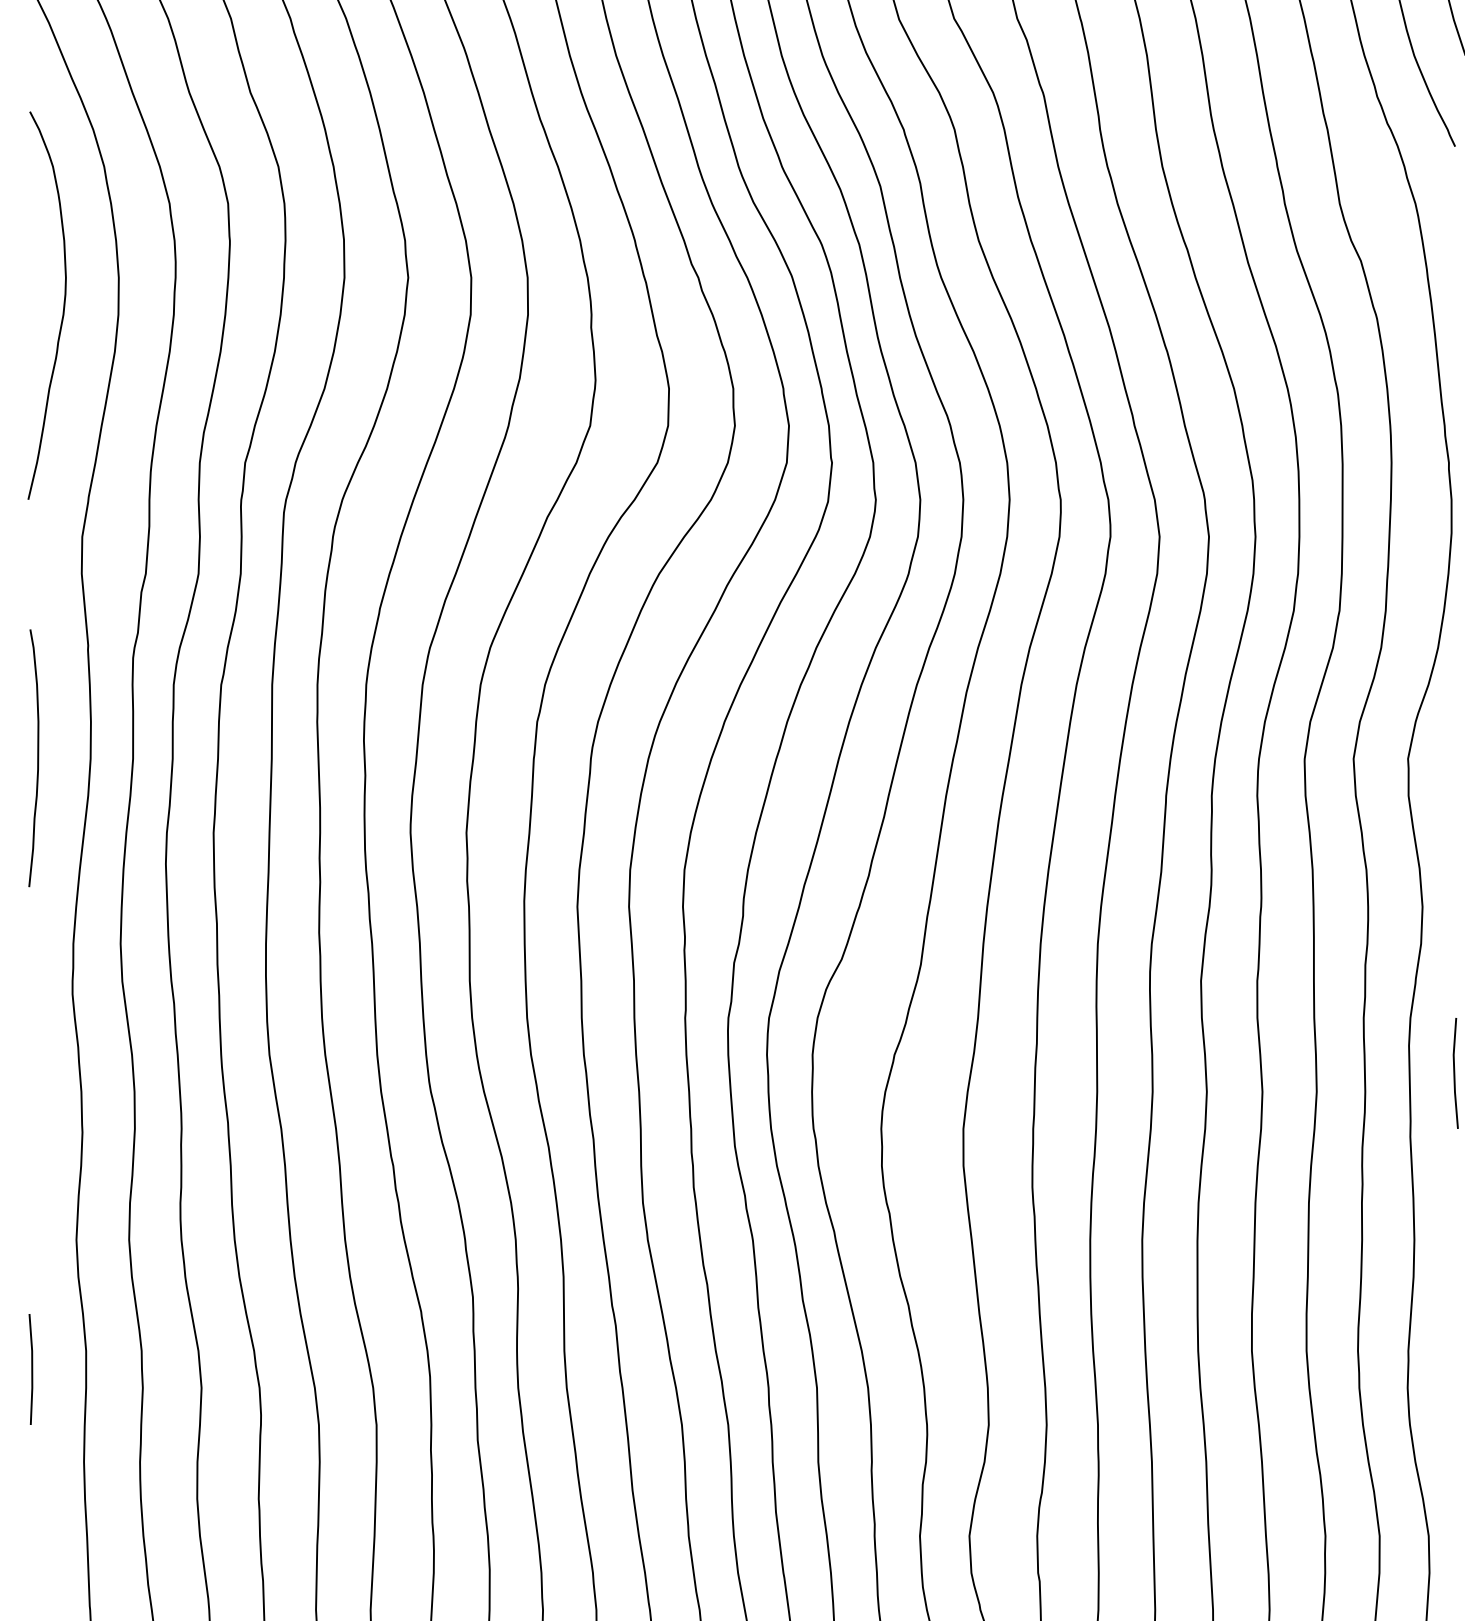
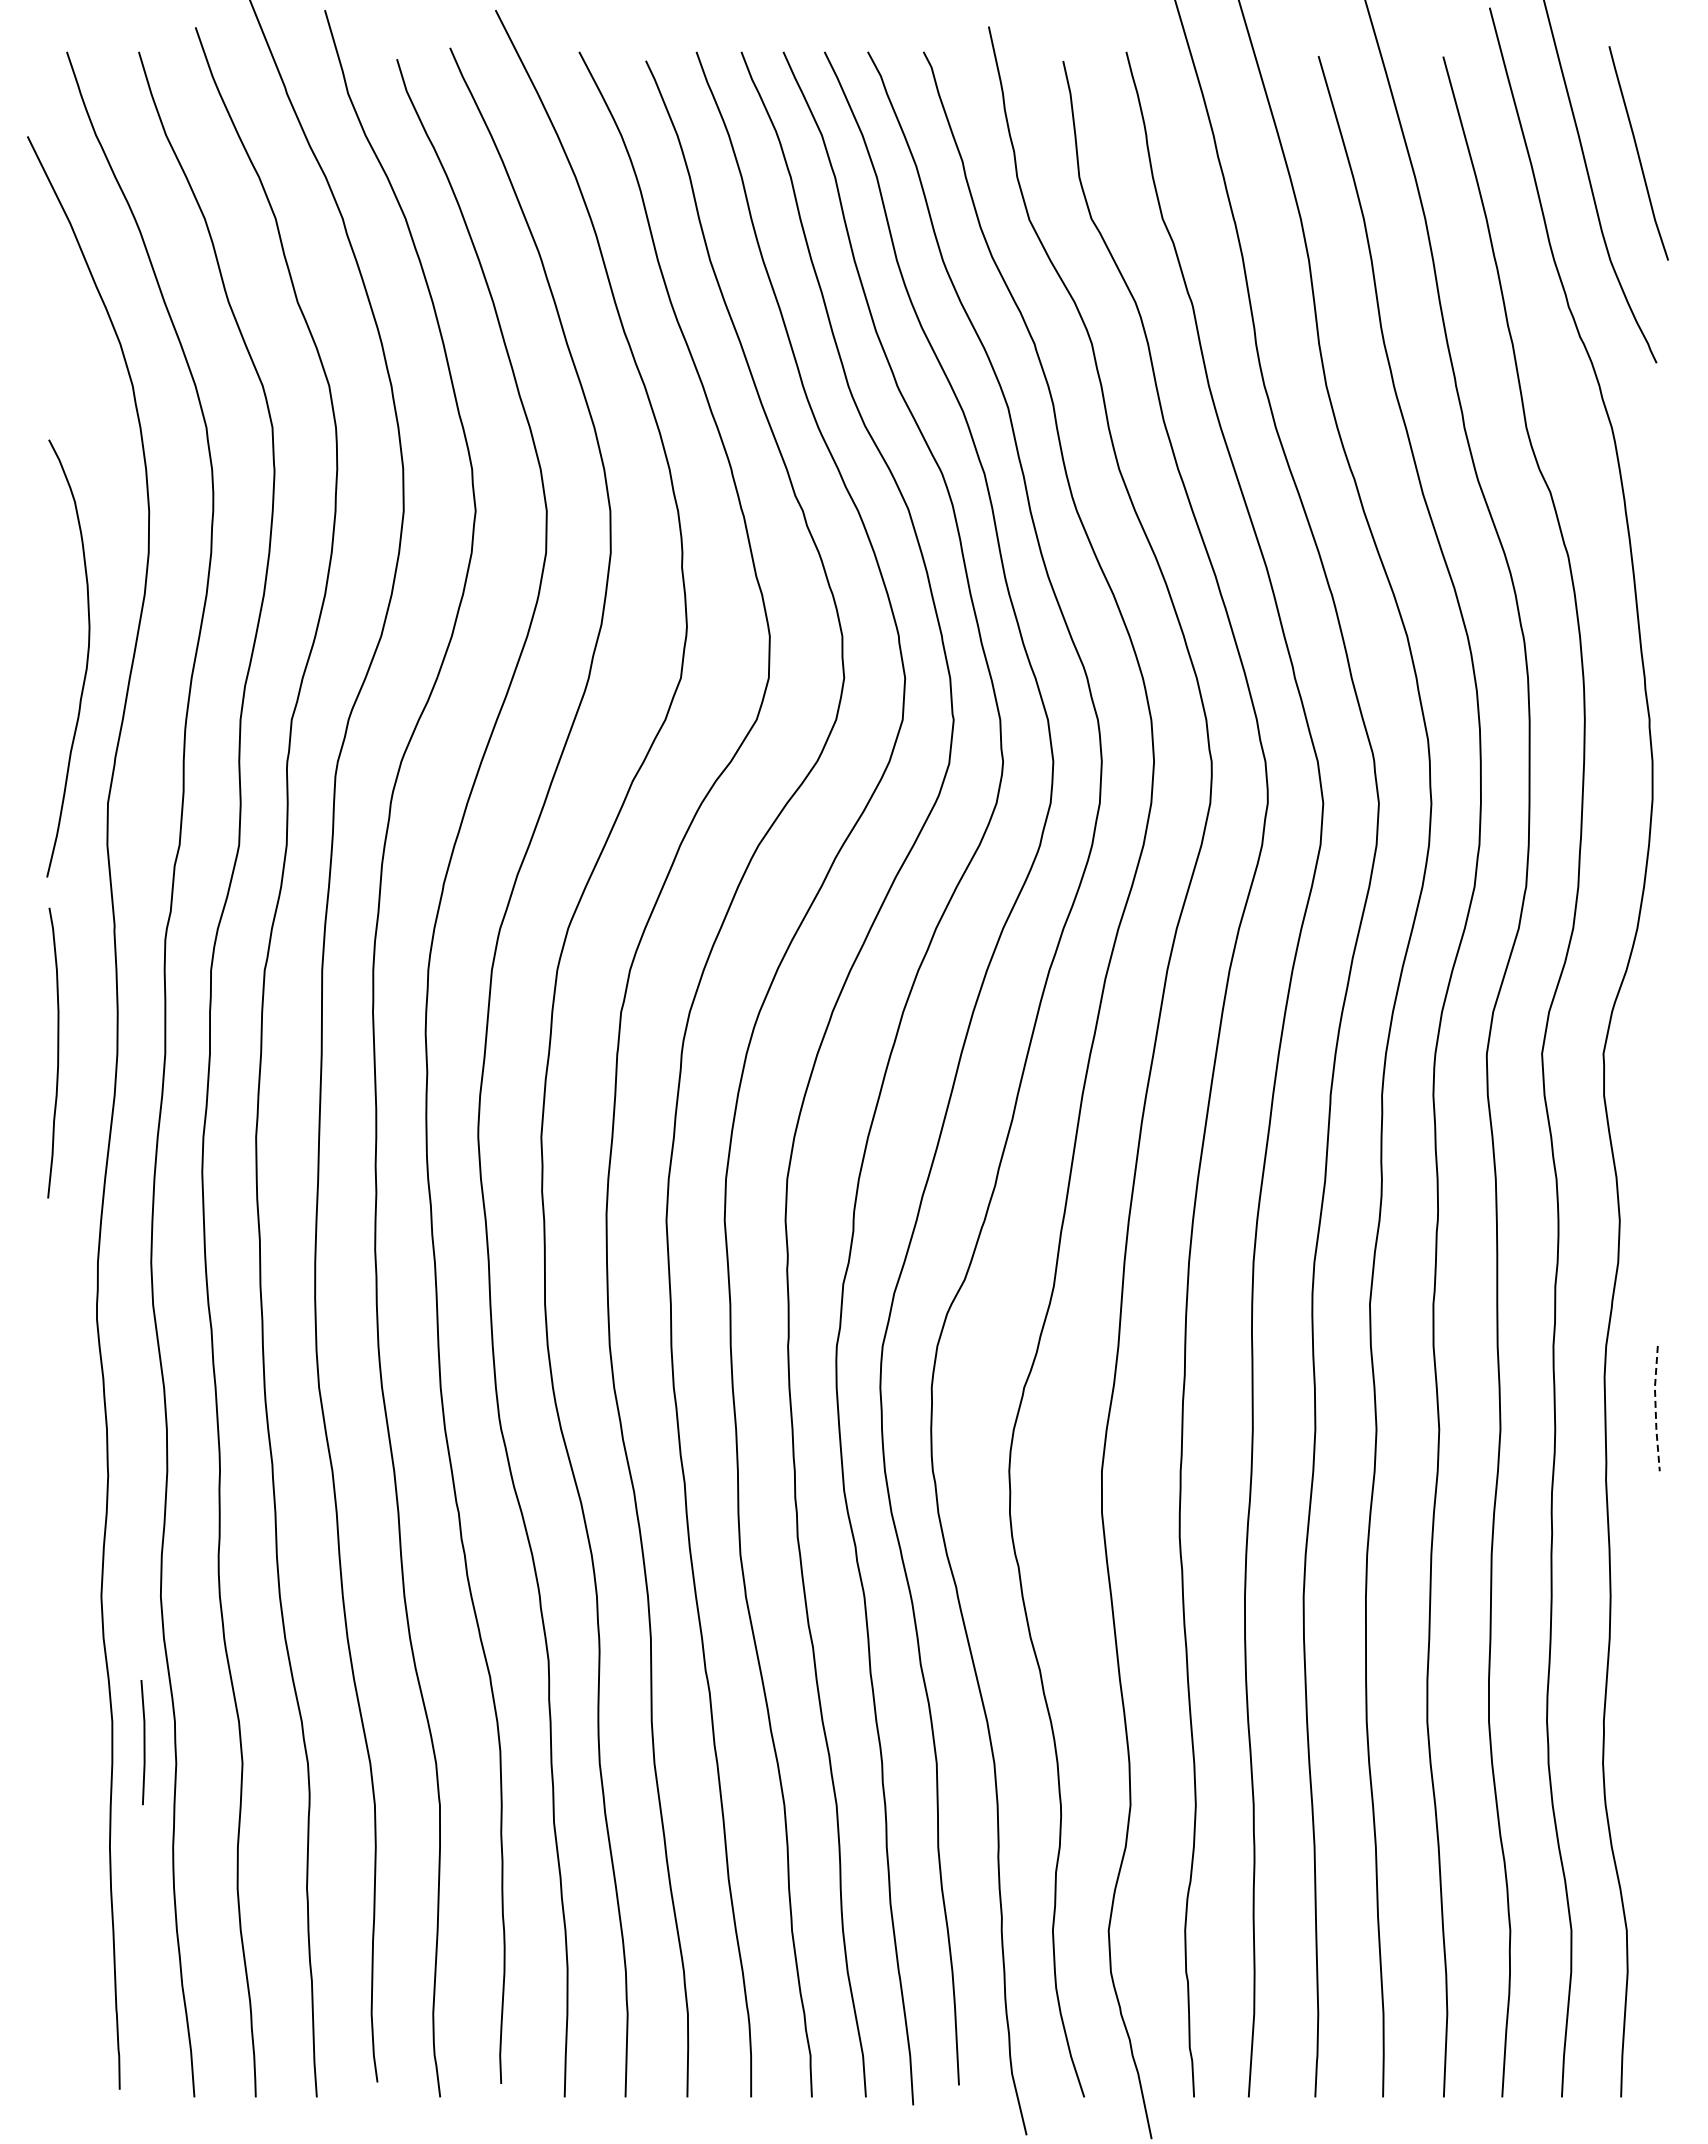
curve: (63, 305) -> (86, 658), moved
line: (1454, 1074) -> (1655, 1409), solid -> dashed
line: (31, 1369) -> (143, 1742), moved

